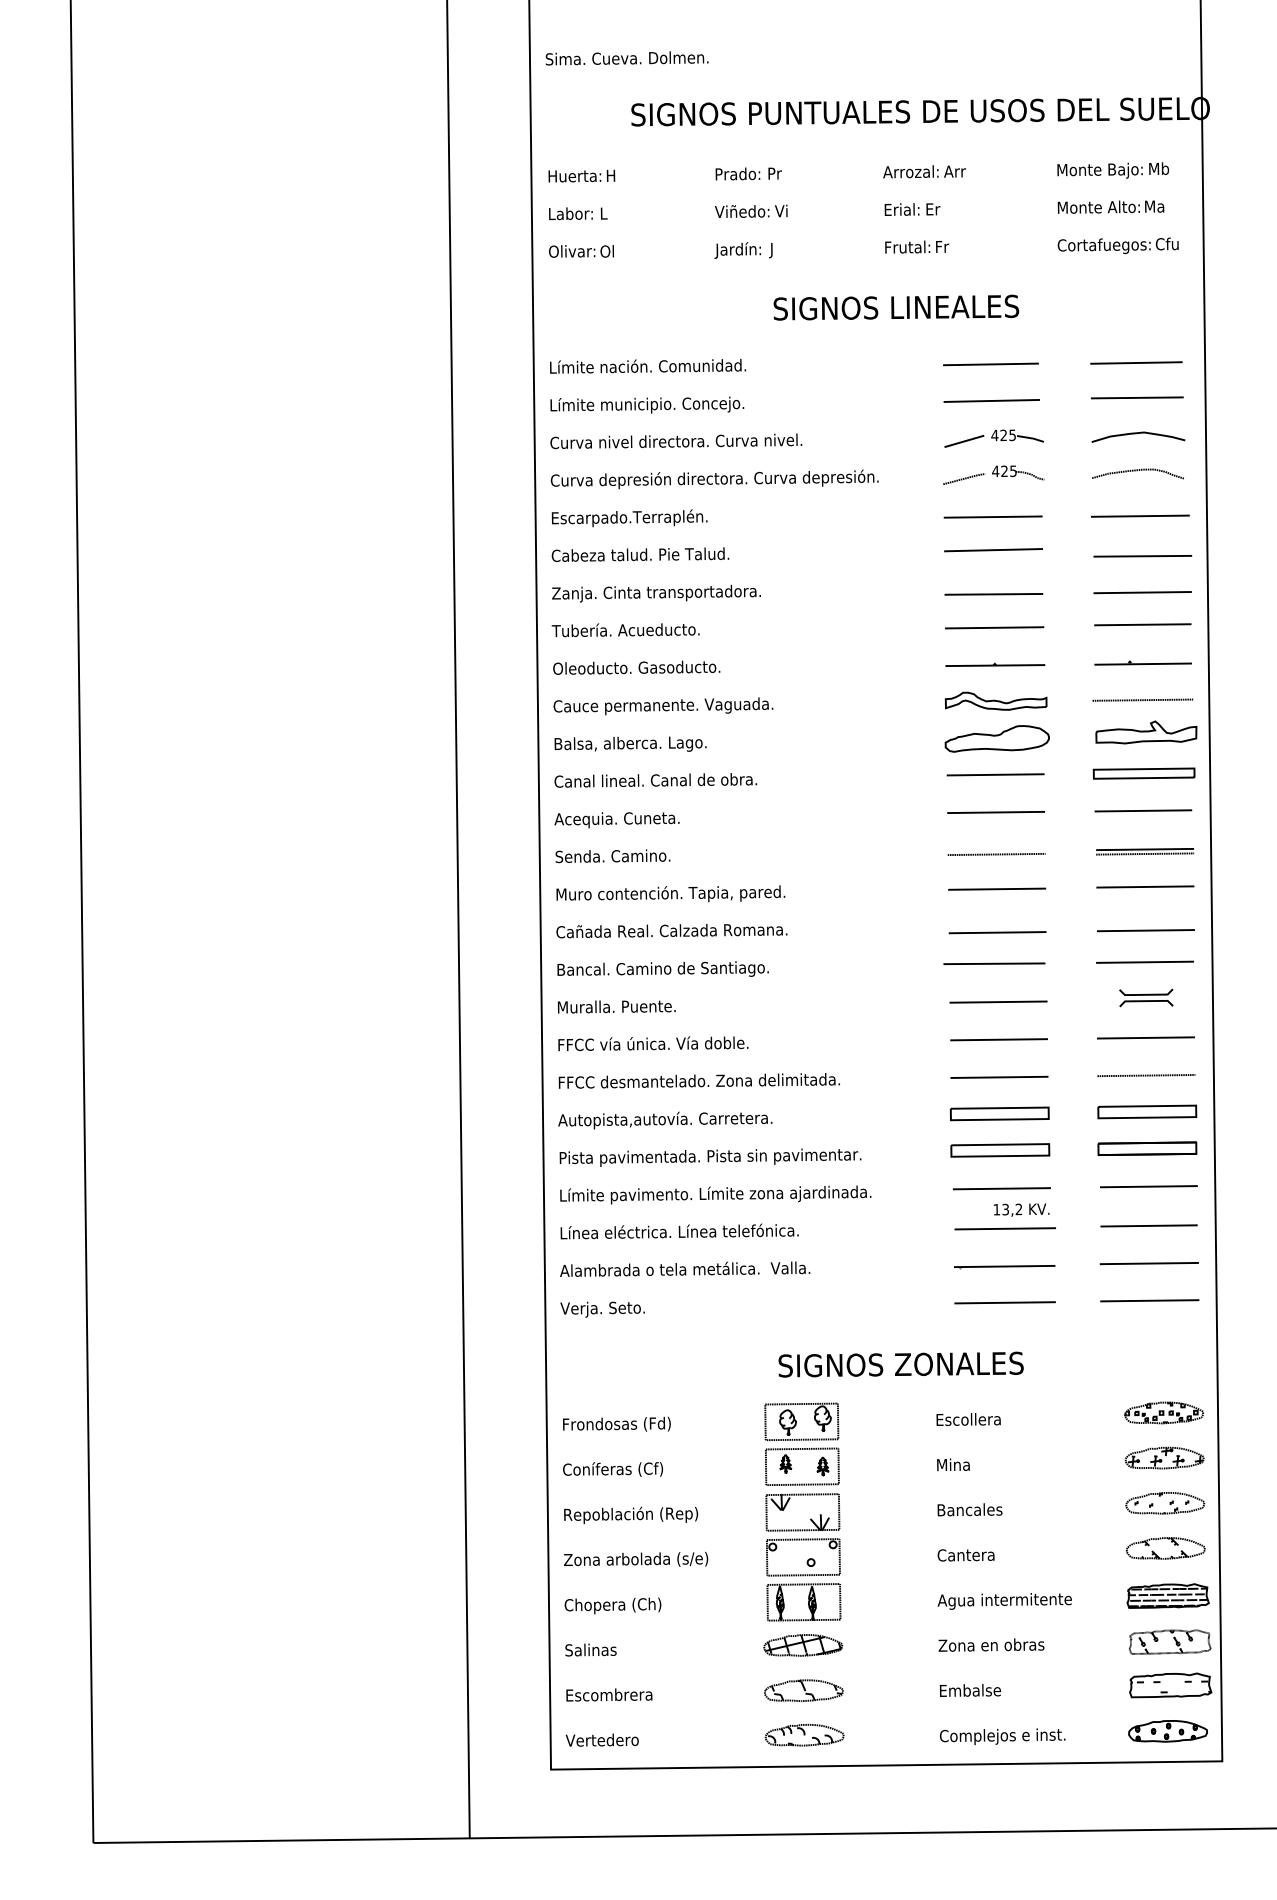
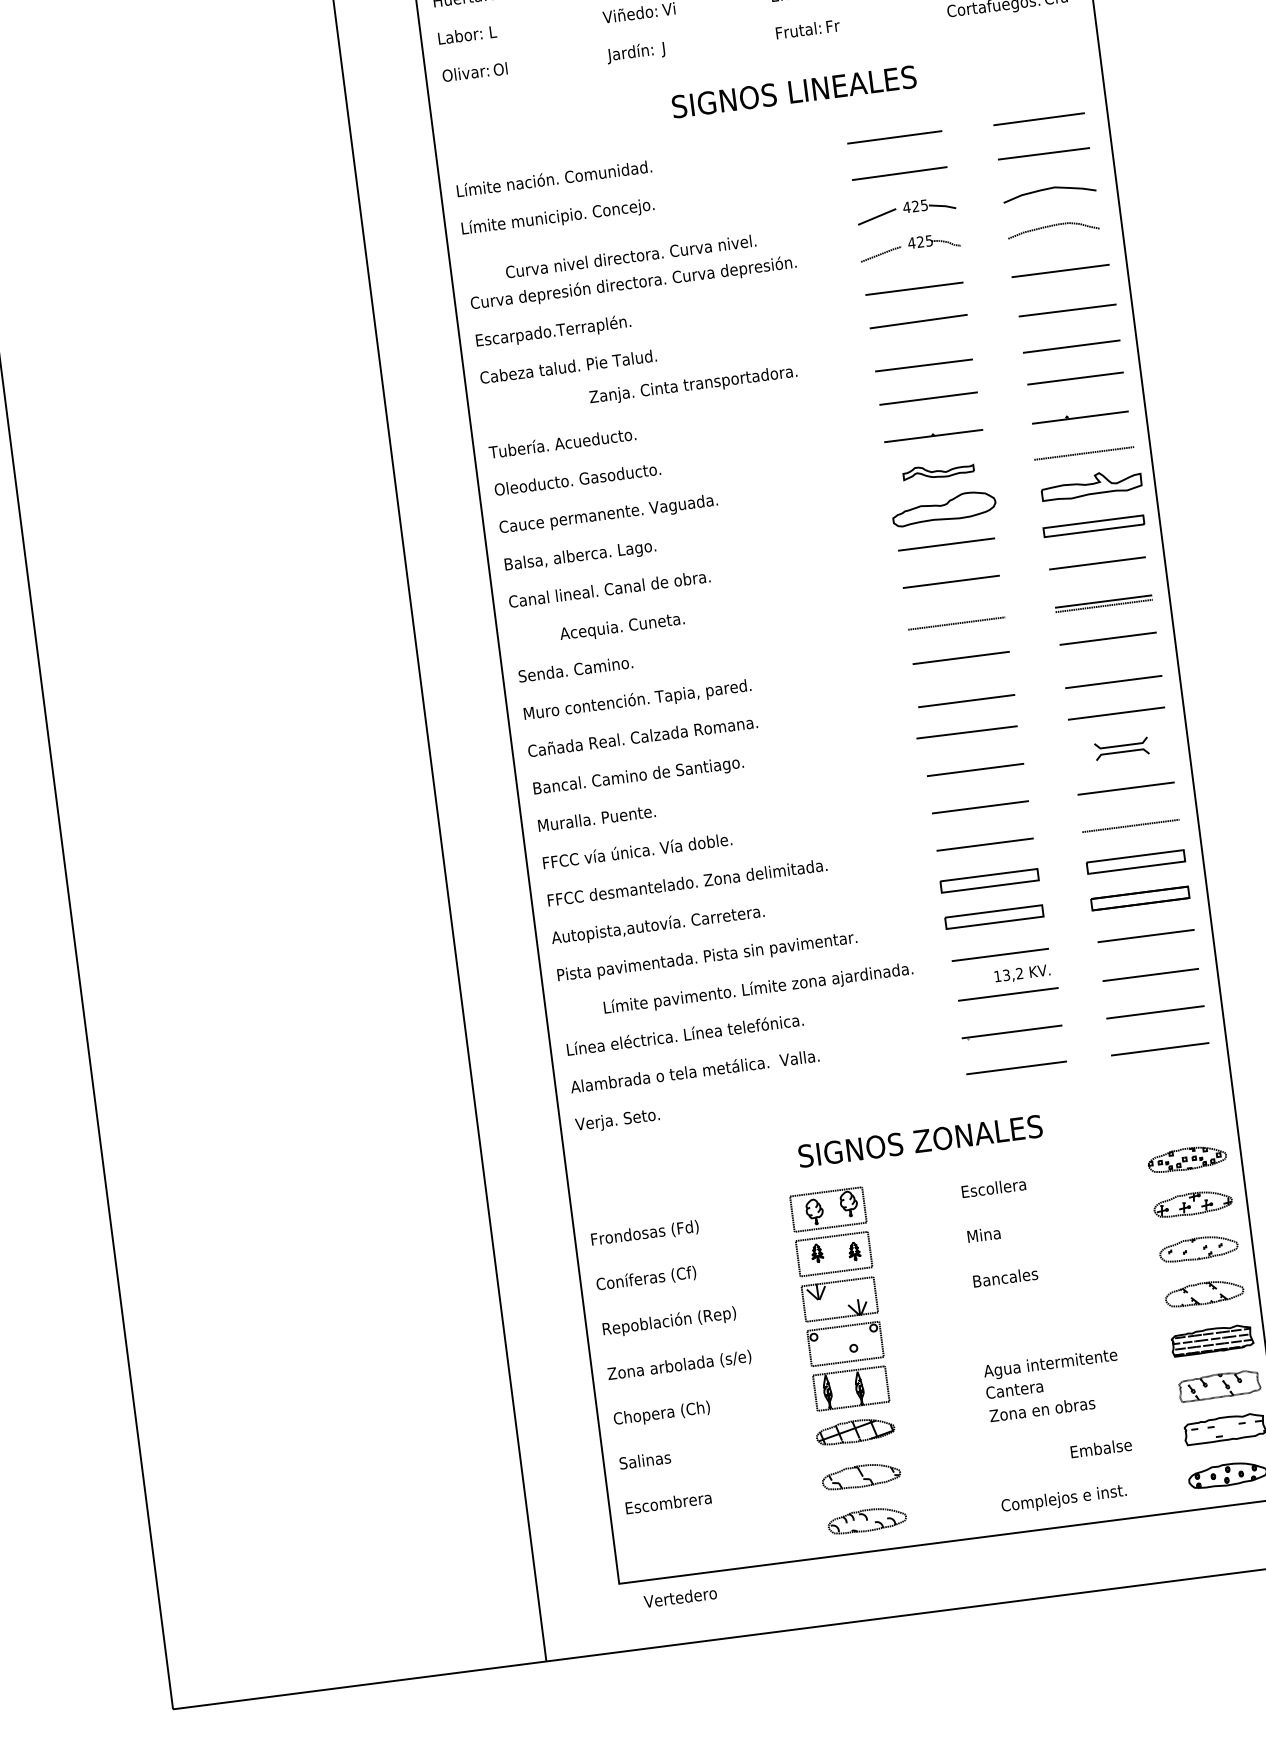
text: (676, 441) -> (631, 256), moved
text: (656, 593) -> (693, 385), moved
part: (995, 700) -> (937, 470), size x0.7
text: (616, 820) -> (621, 628), moved
text: (715, 1194) -> (758, 988), moved
text: (965, 1555) -> (1014, 1390), moved
text: (969, 1690) -> (1100, 1448), moved
text: (601, 1739) -> (679, 1596), moved

